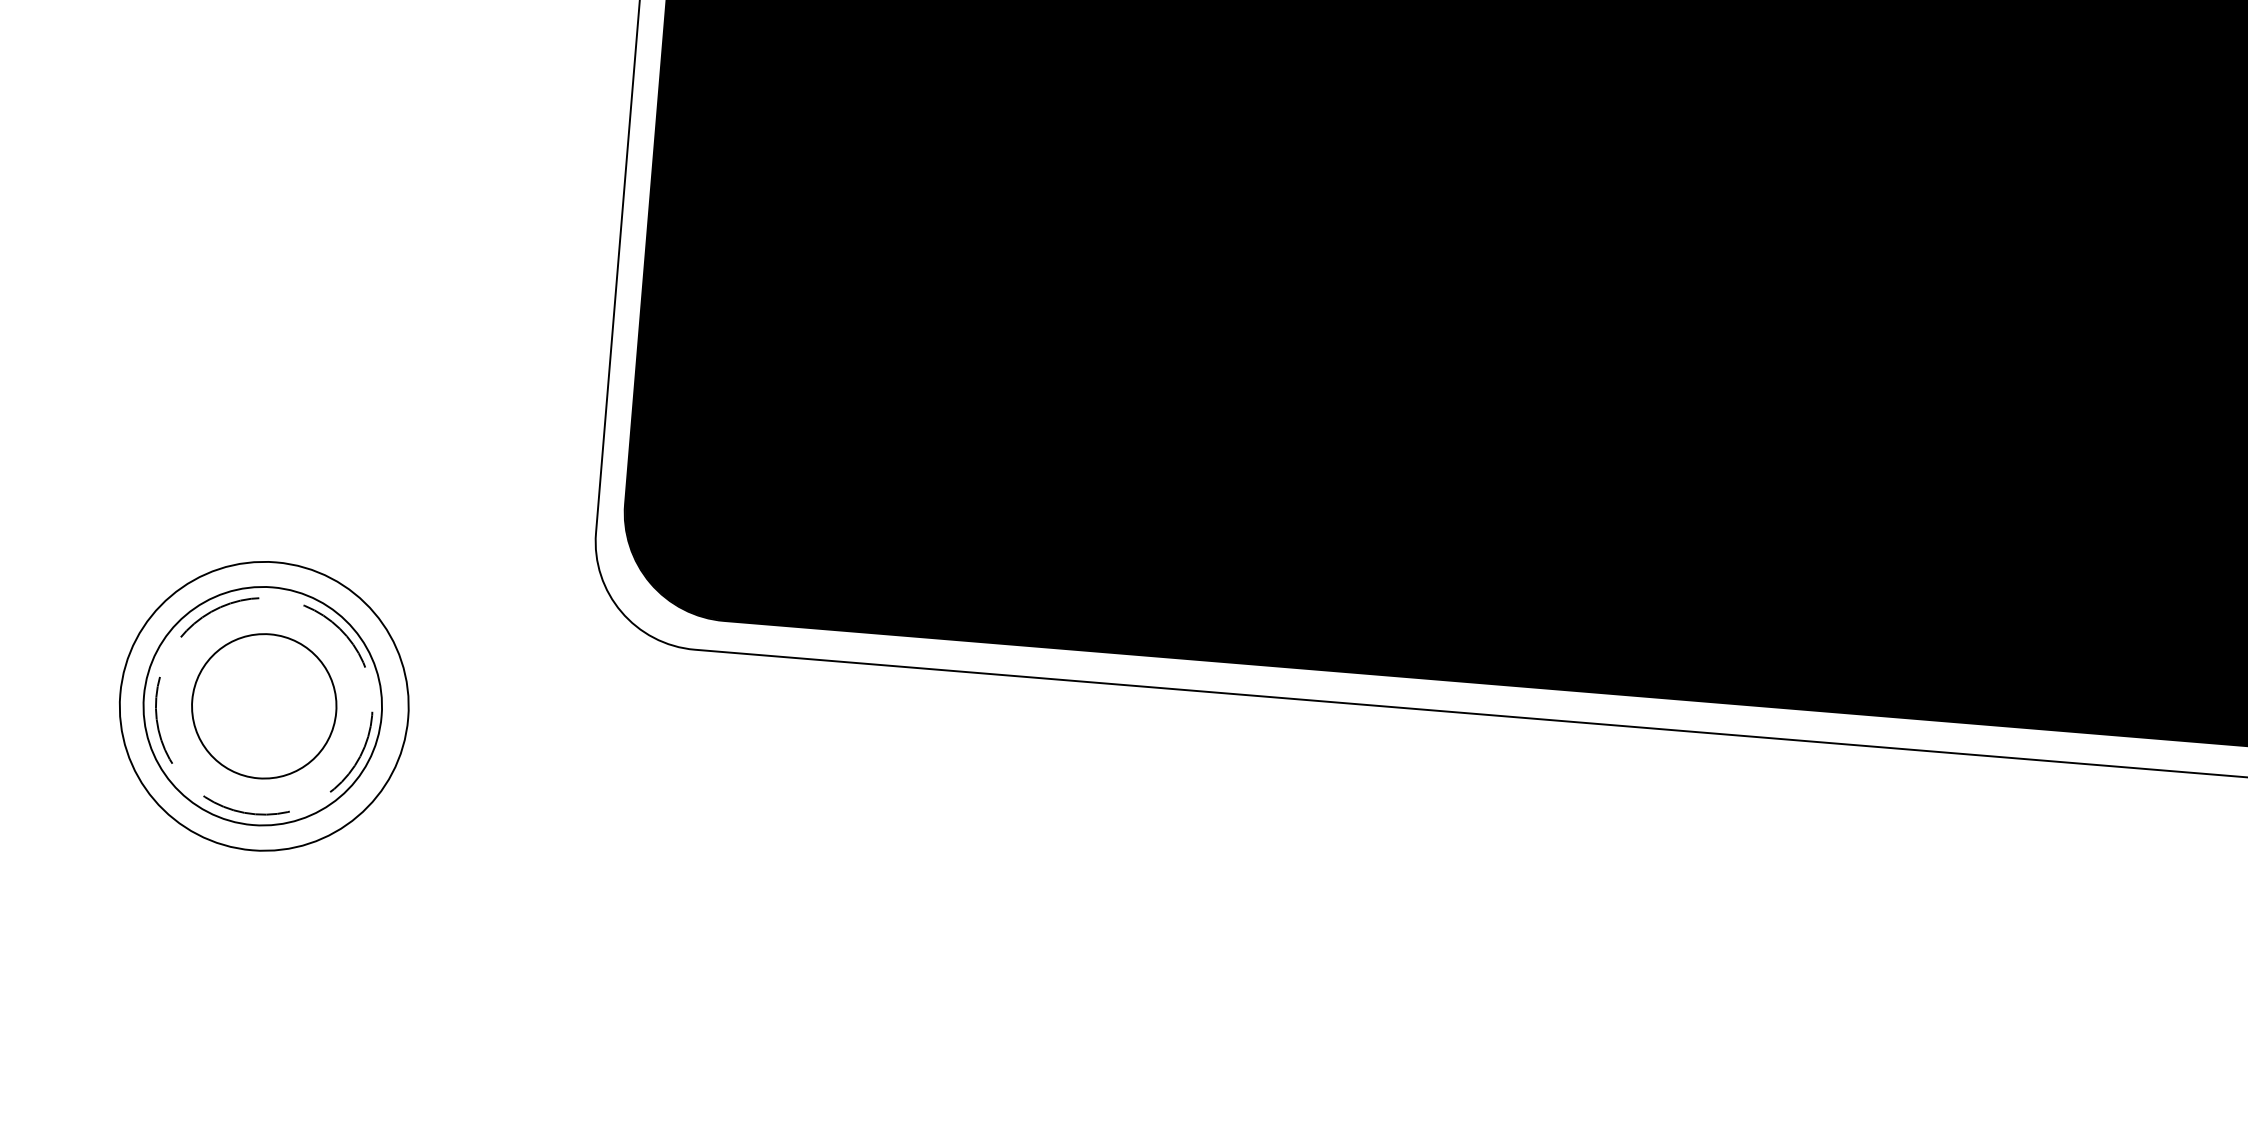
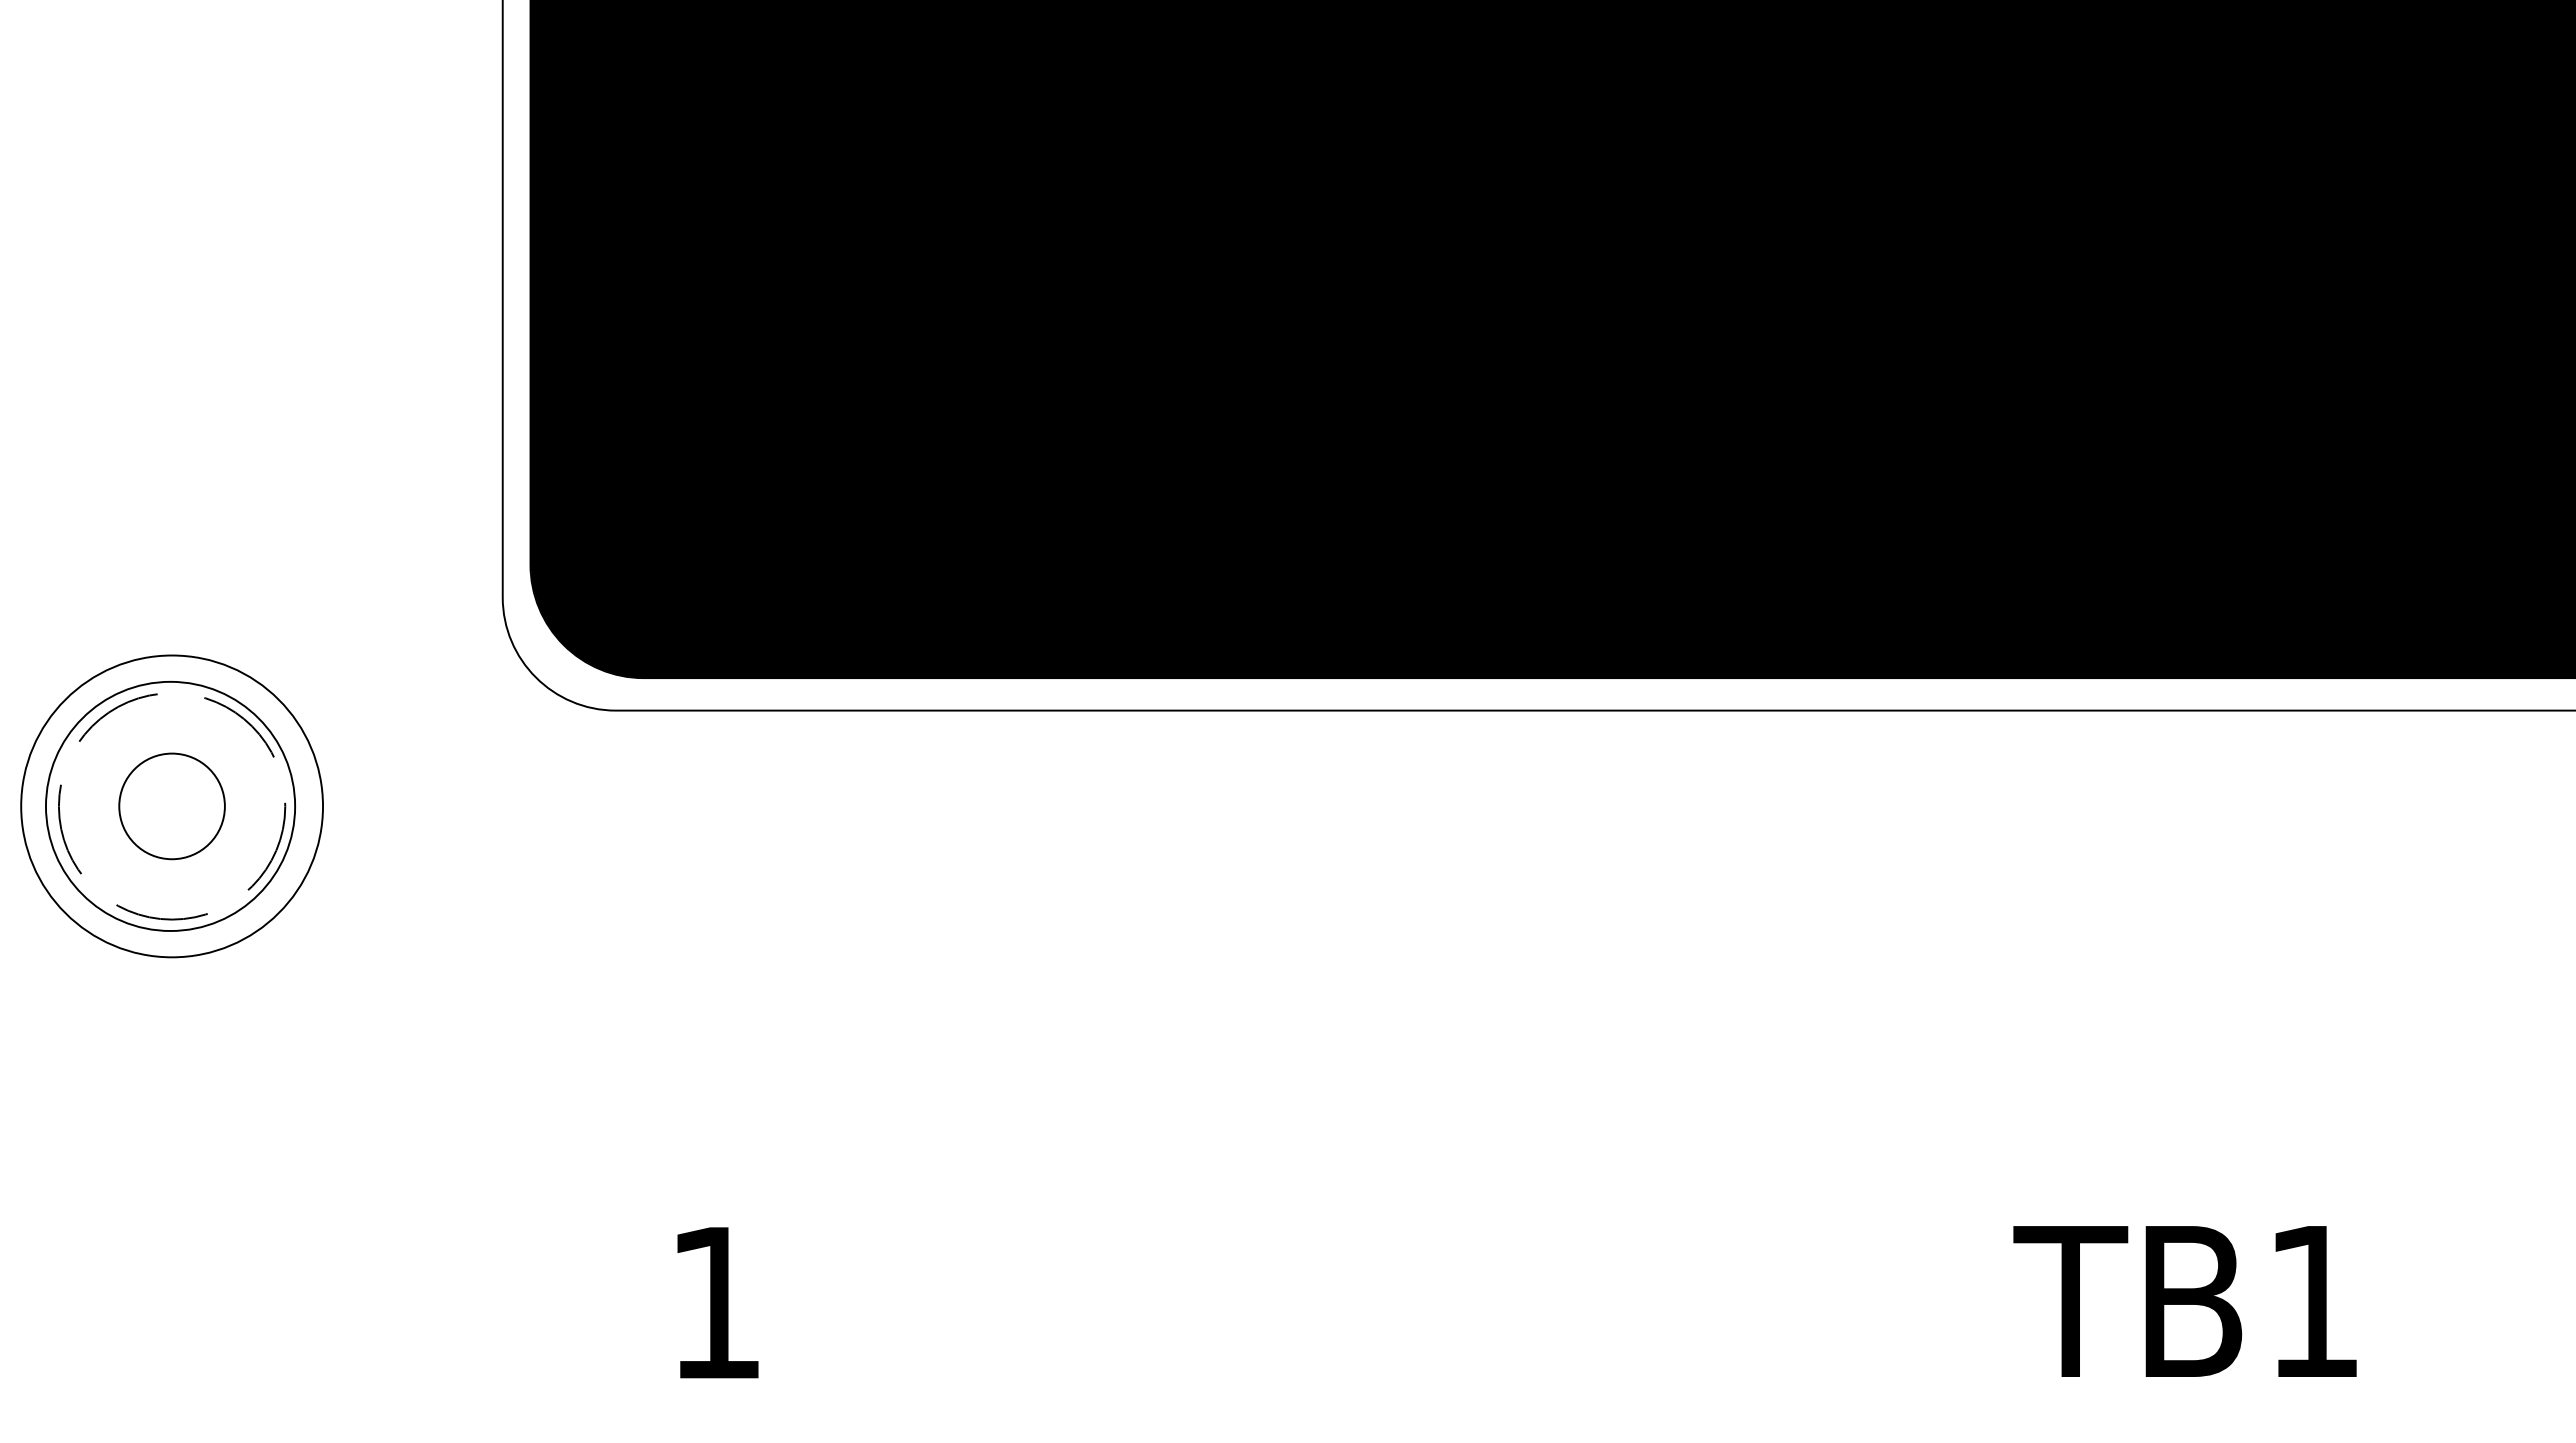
circle: (263, 705) -> (171, 805), size x0.7

